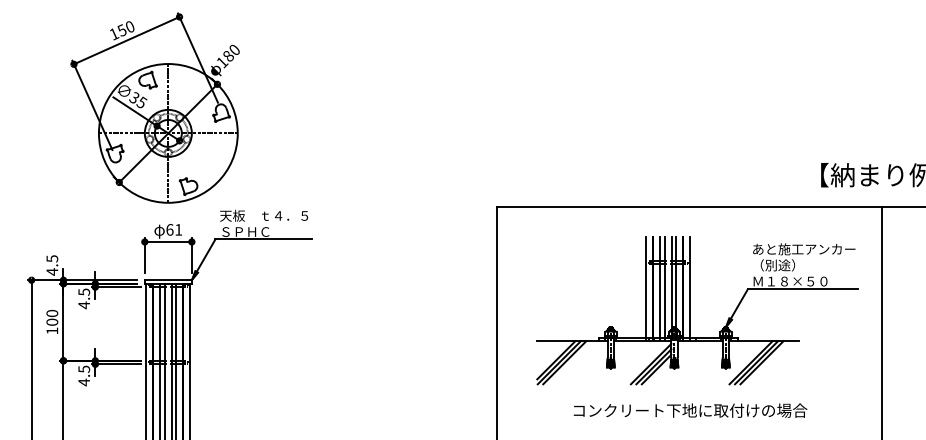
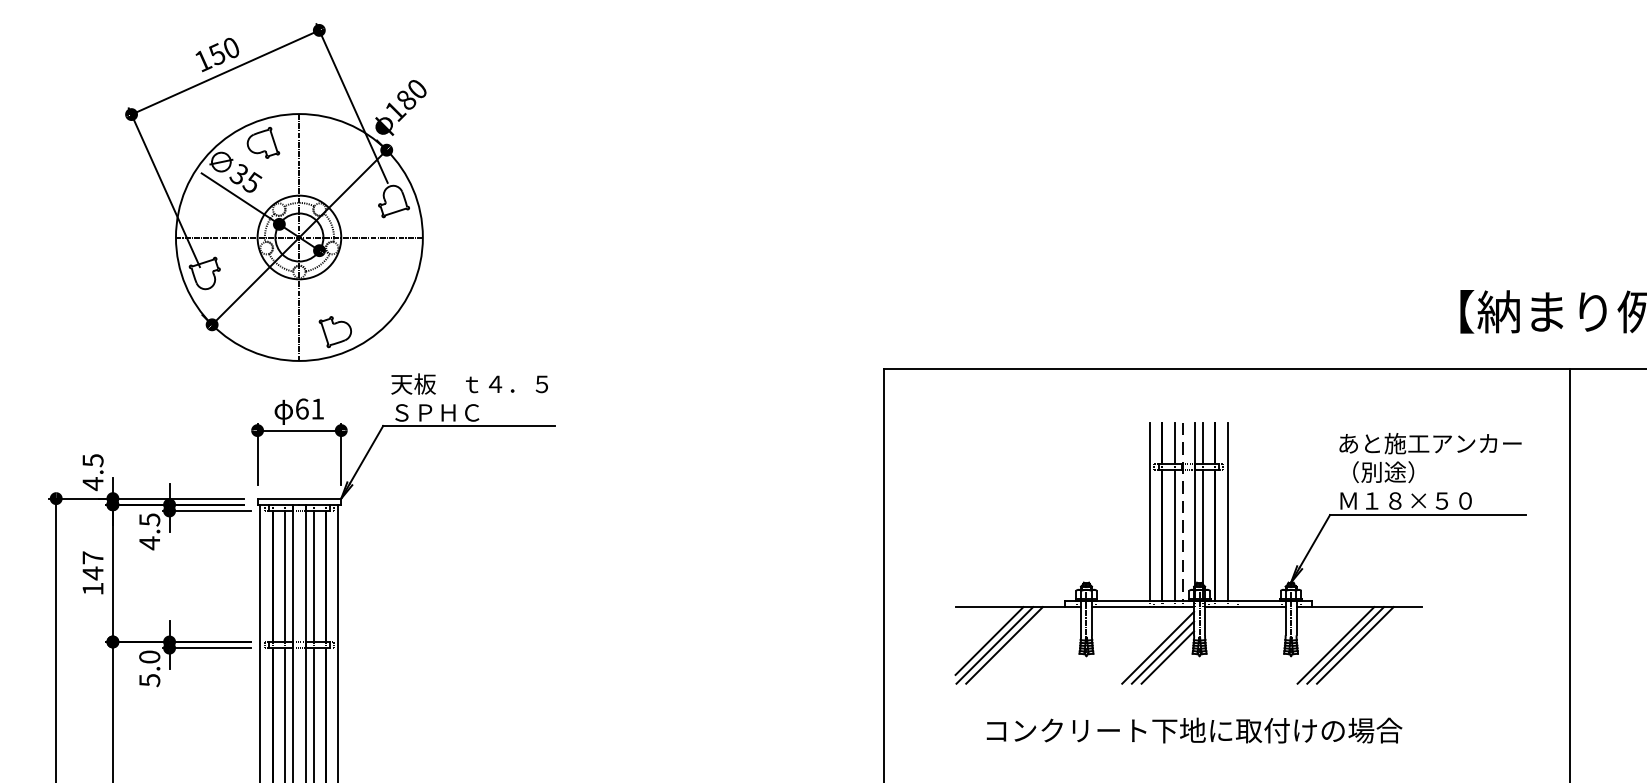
line: (664, 288) -> (1181, 513), solid -> dashed
text: (52, 318) -> (93, 566), 100 -> 147
text: (84, 375) -> (150, 668), 4.5 -> 5.0
text: (690, 410) -> (1194, 730), moved

